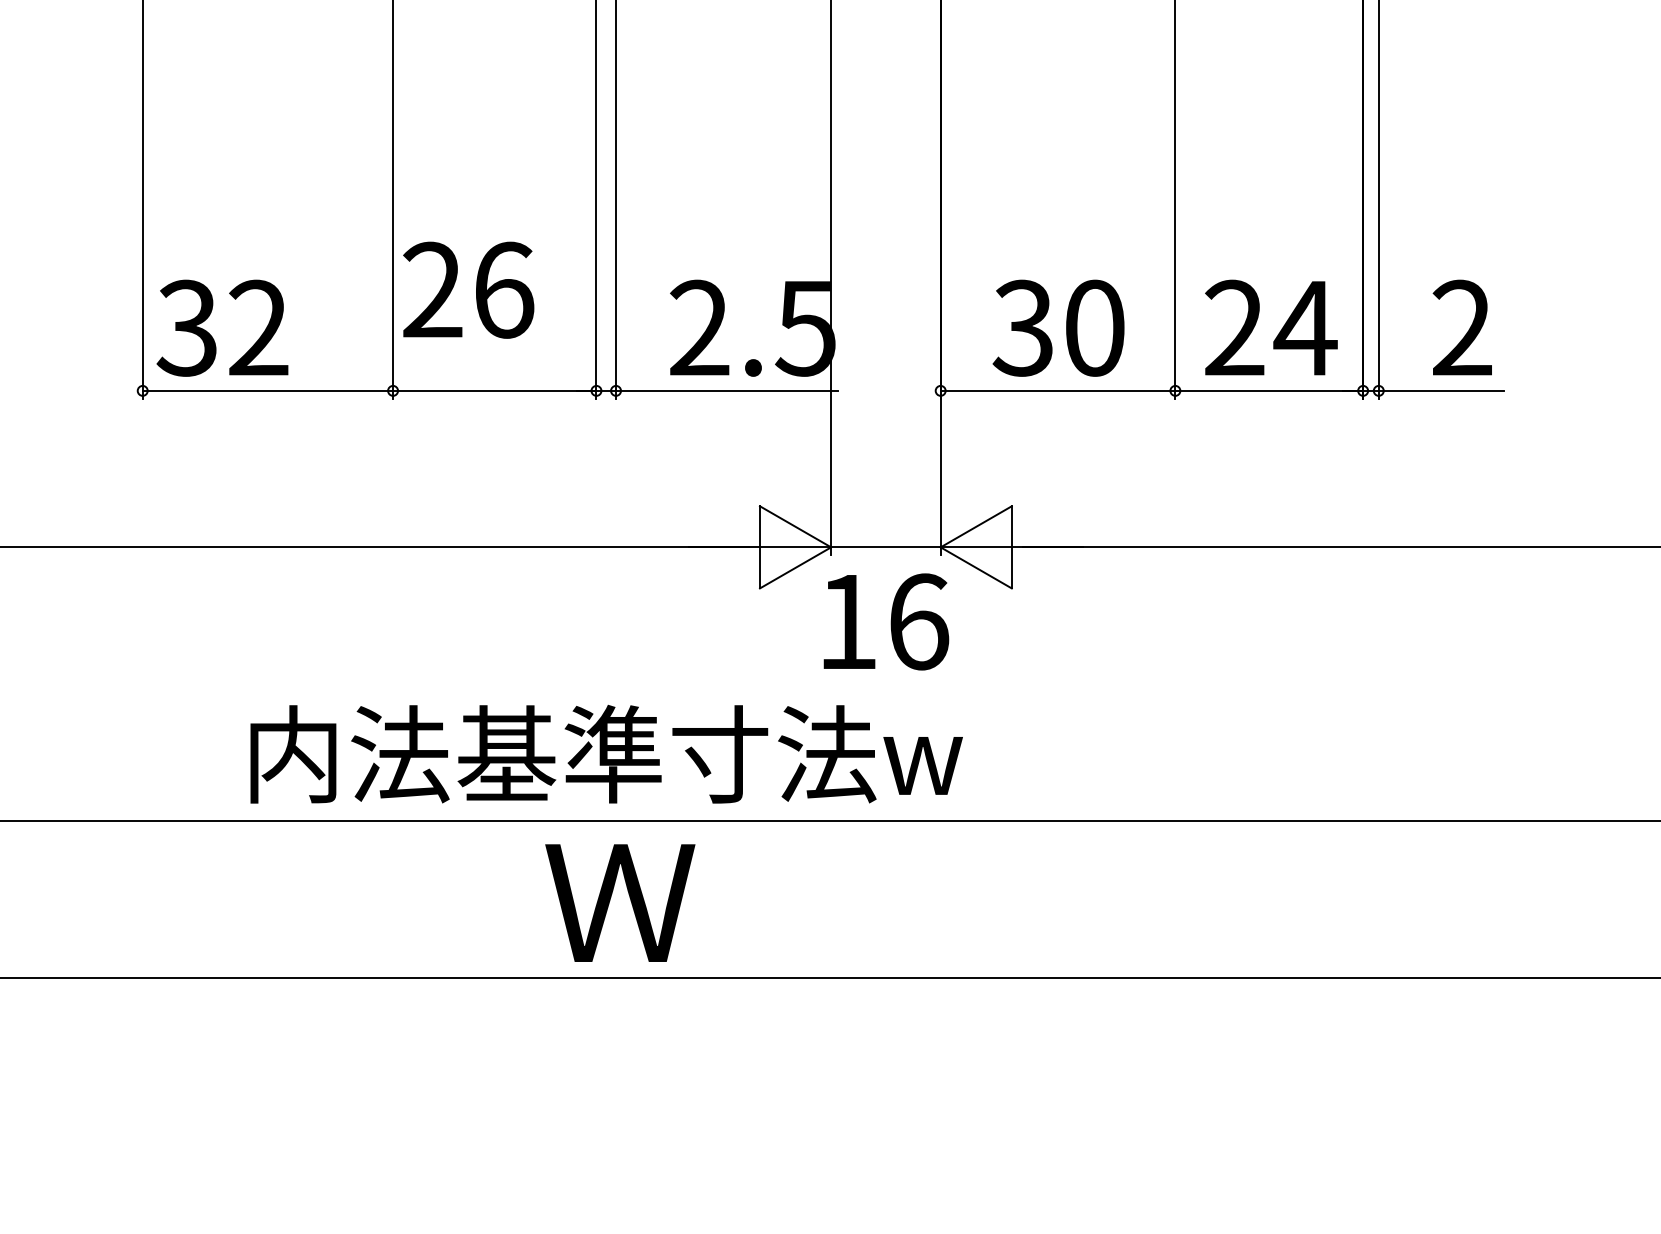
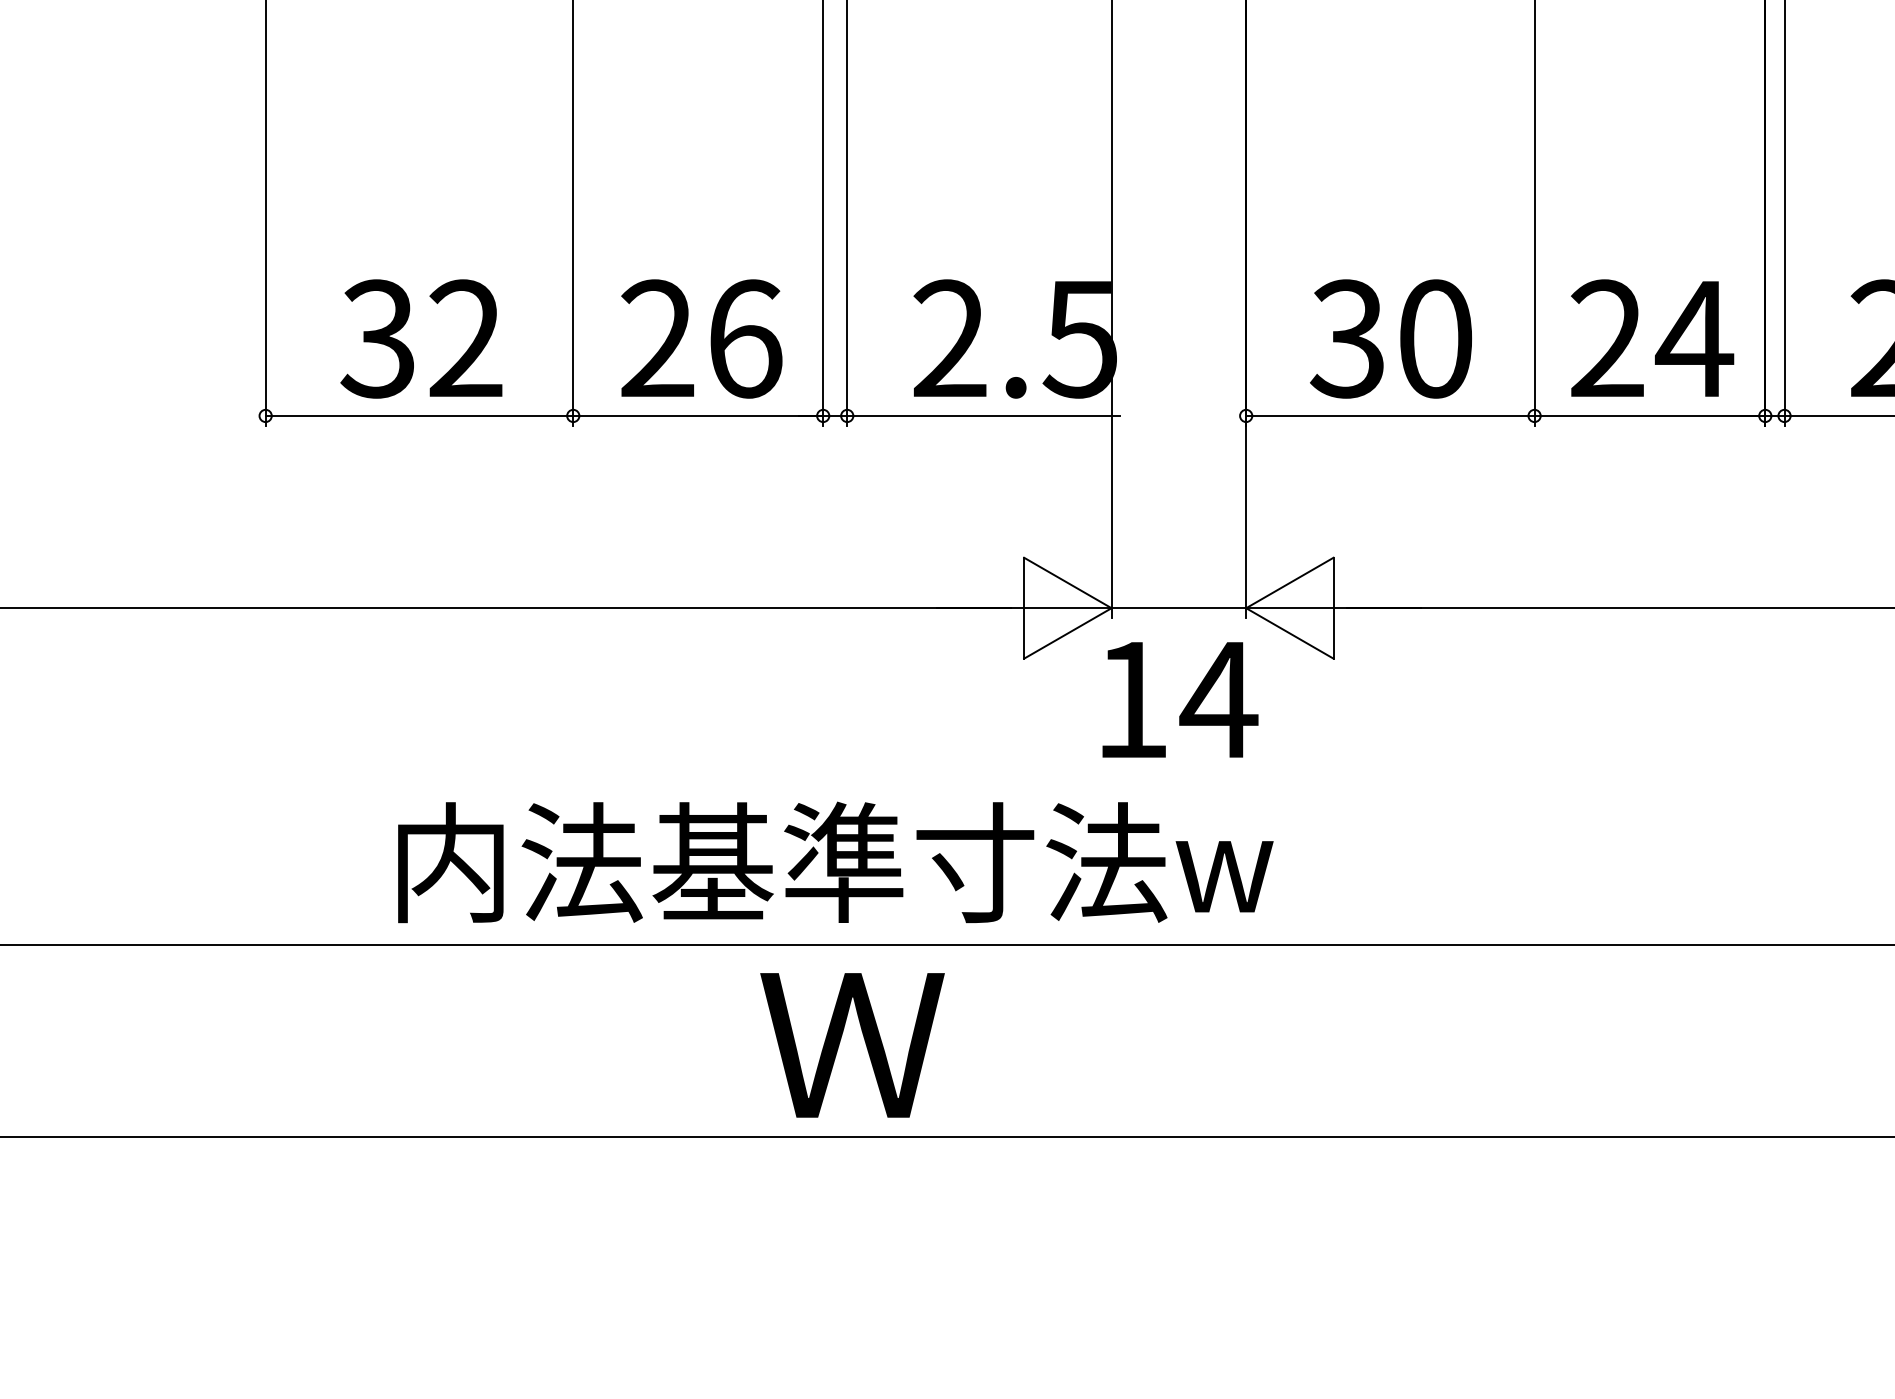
text: (468, 289) -> (701, 338), moved
text: (222, 327) -> (421, 338), moved
text: (918, 621) -> (1218, 699), 16 -> 14

